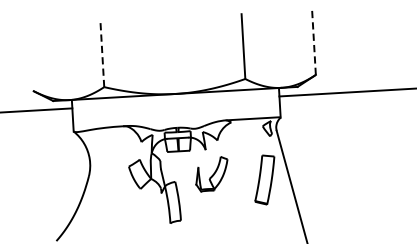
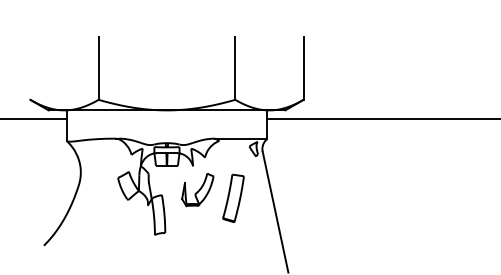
line: (313, 41) -> (303, 67), dashed -> solid
line: (102, 53) -> (98, 67), dashed -> solid
part: (264, 179) -> (233, 197), moved

